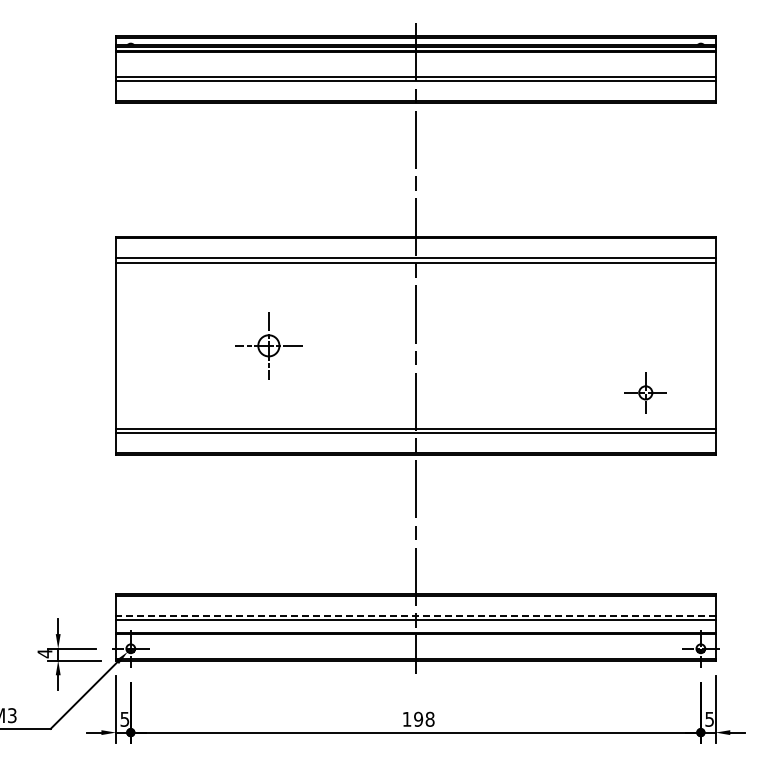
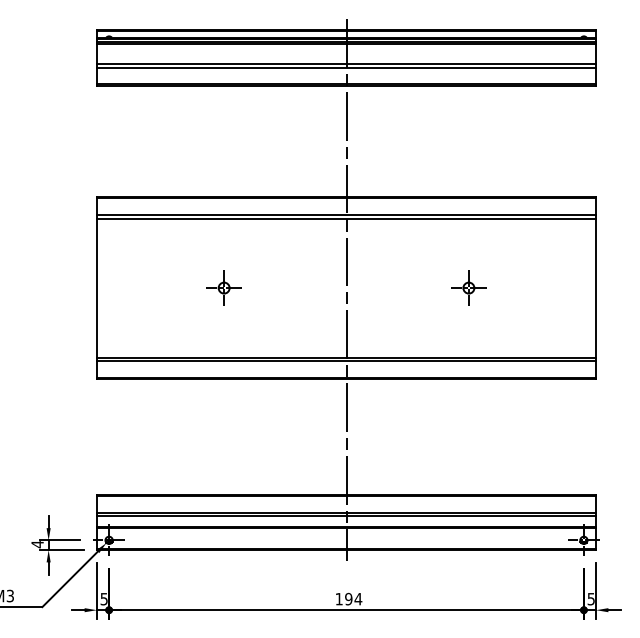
part: (268, 345) -> (223, 287), size x0.62
part: (645, 392) -> (468, 287), moved
line: (415, 615) -> (346, 512), dashed -> solid
text: (429, 718) -> (357, 598), 198 -> 194

